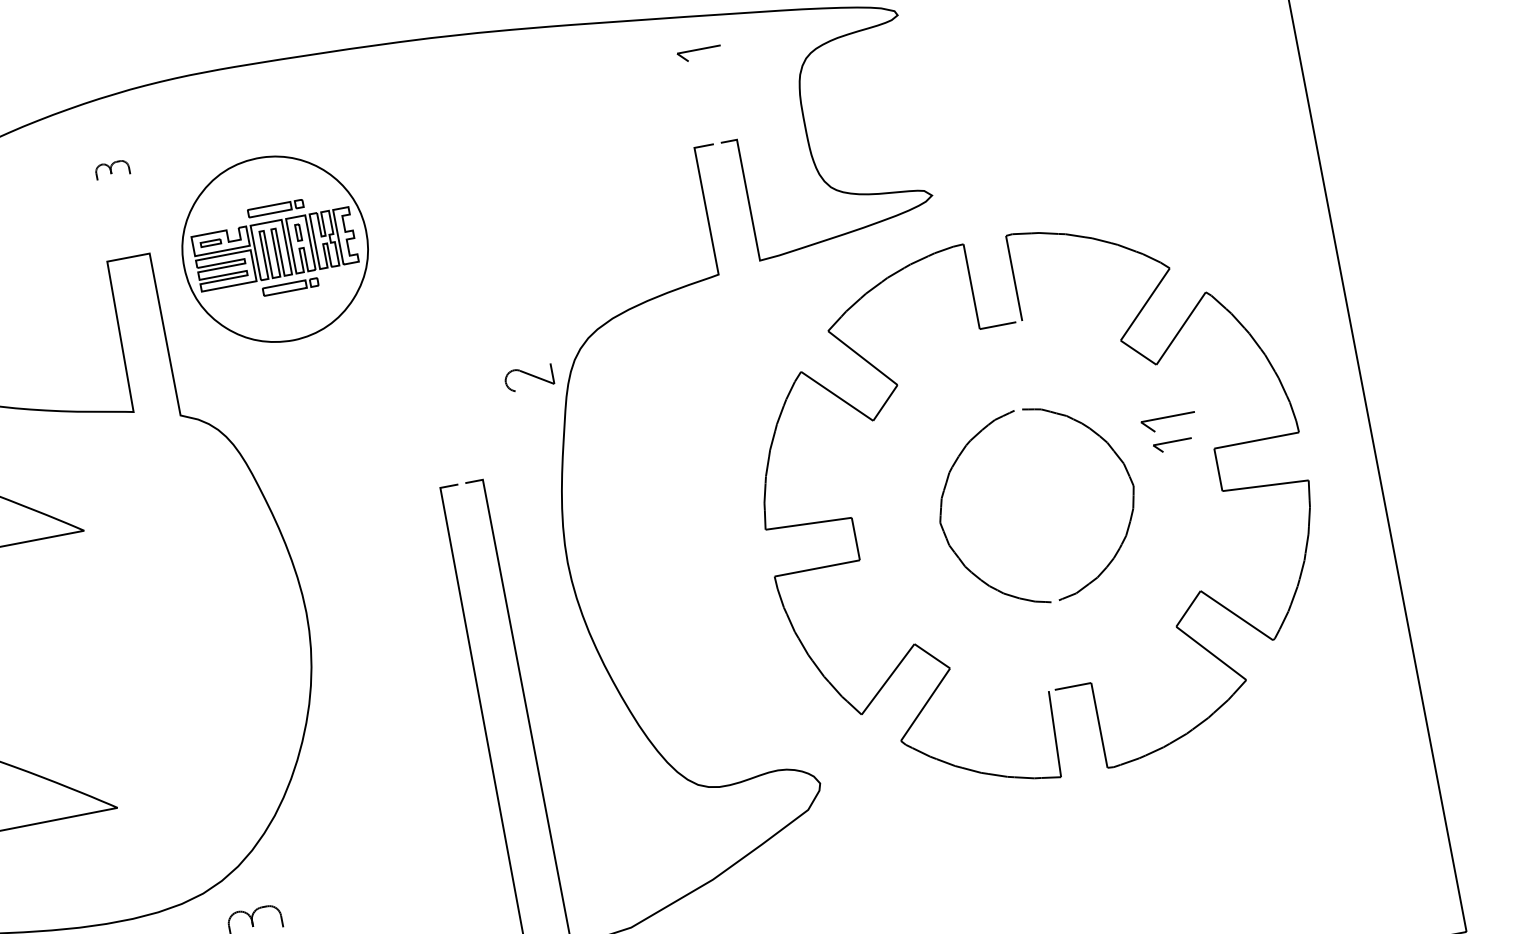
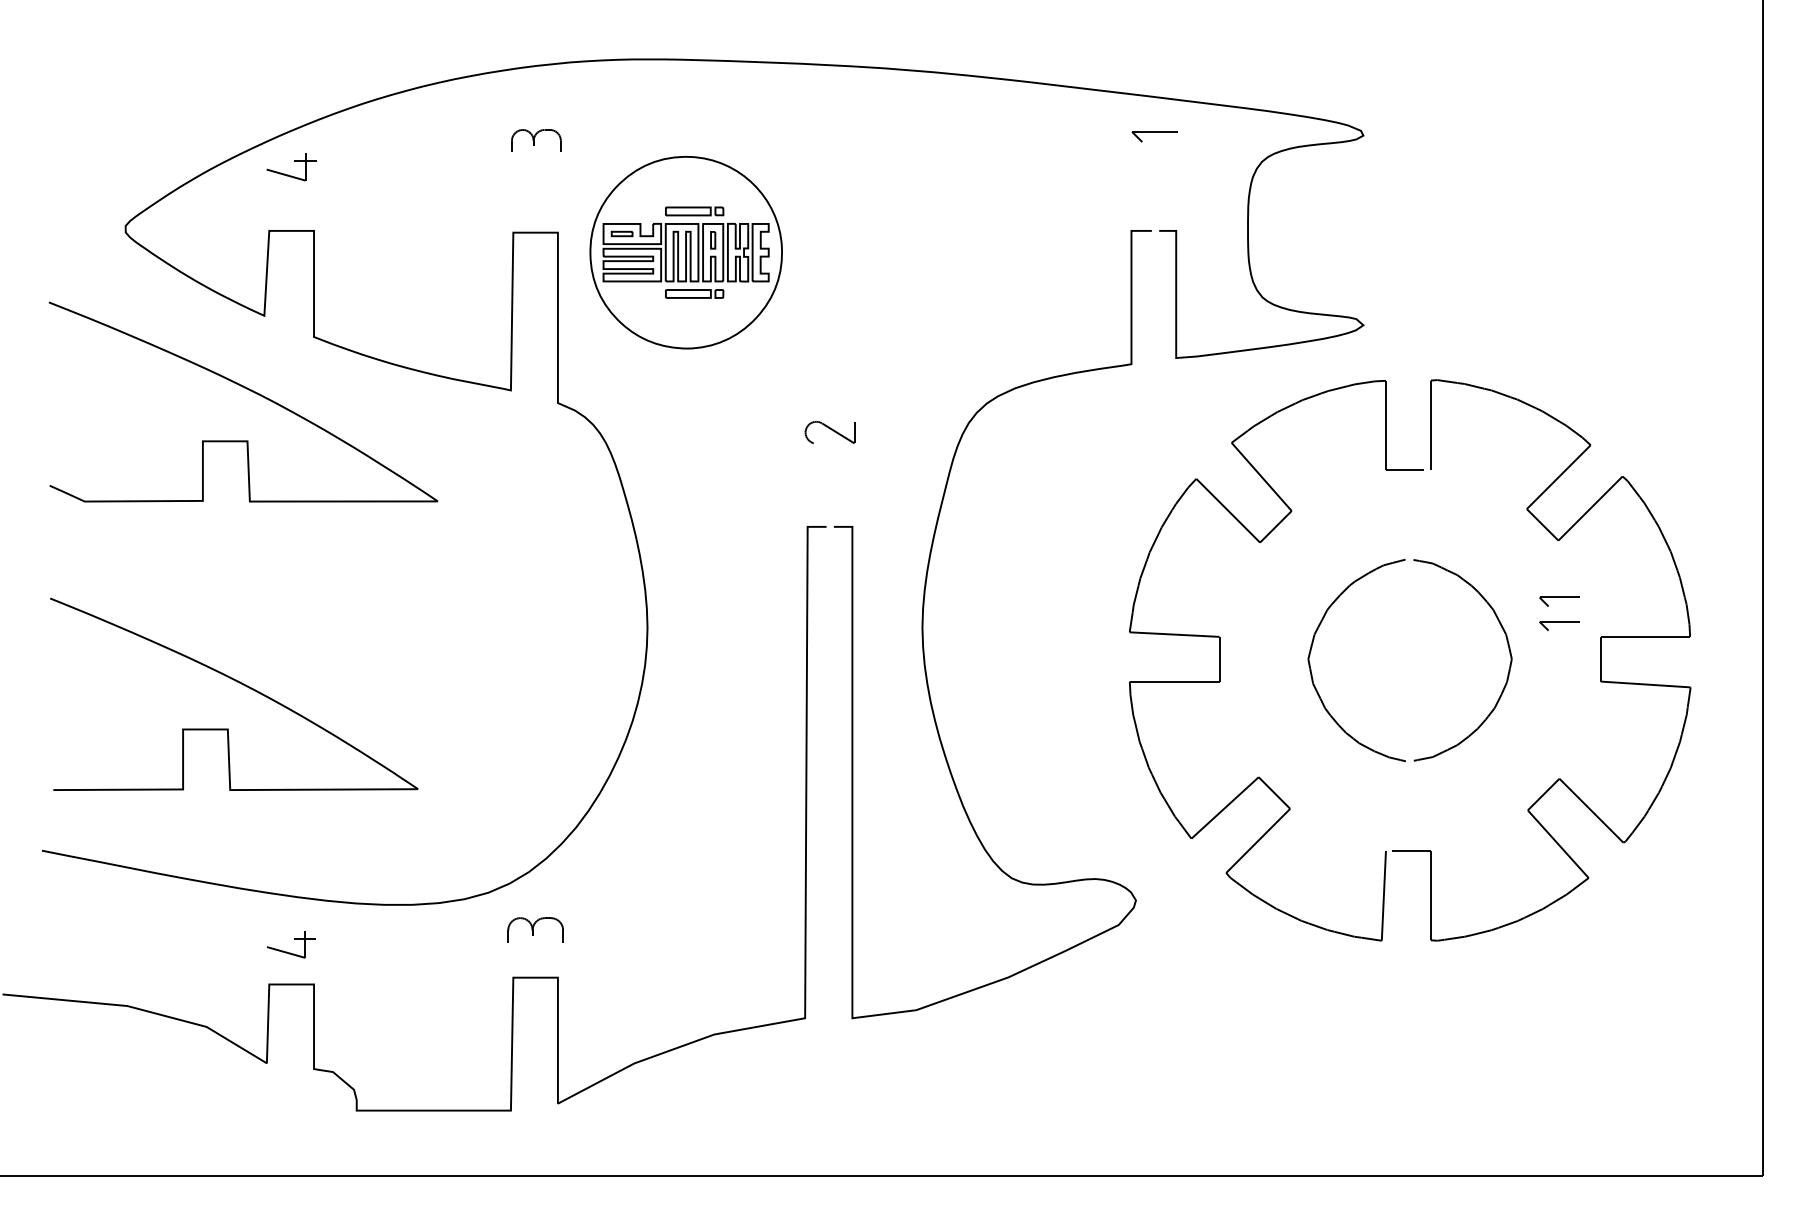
part: (112, 169) -> (536, 140), size x1.43
part: (528, 377) -> (829, 431), moved
part: (1168, 422) -> (1559, 601), size x0.71

